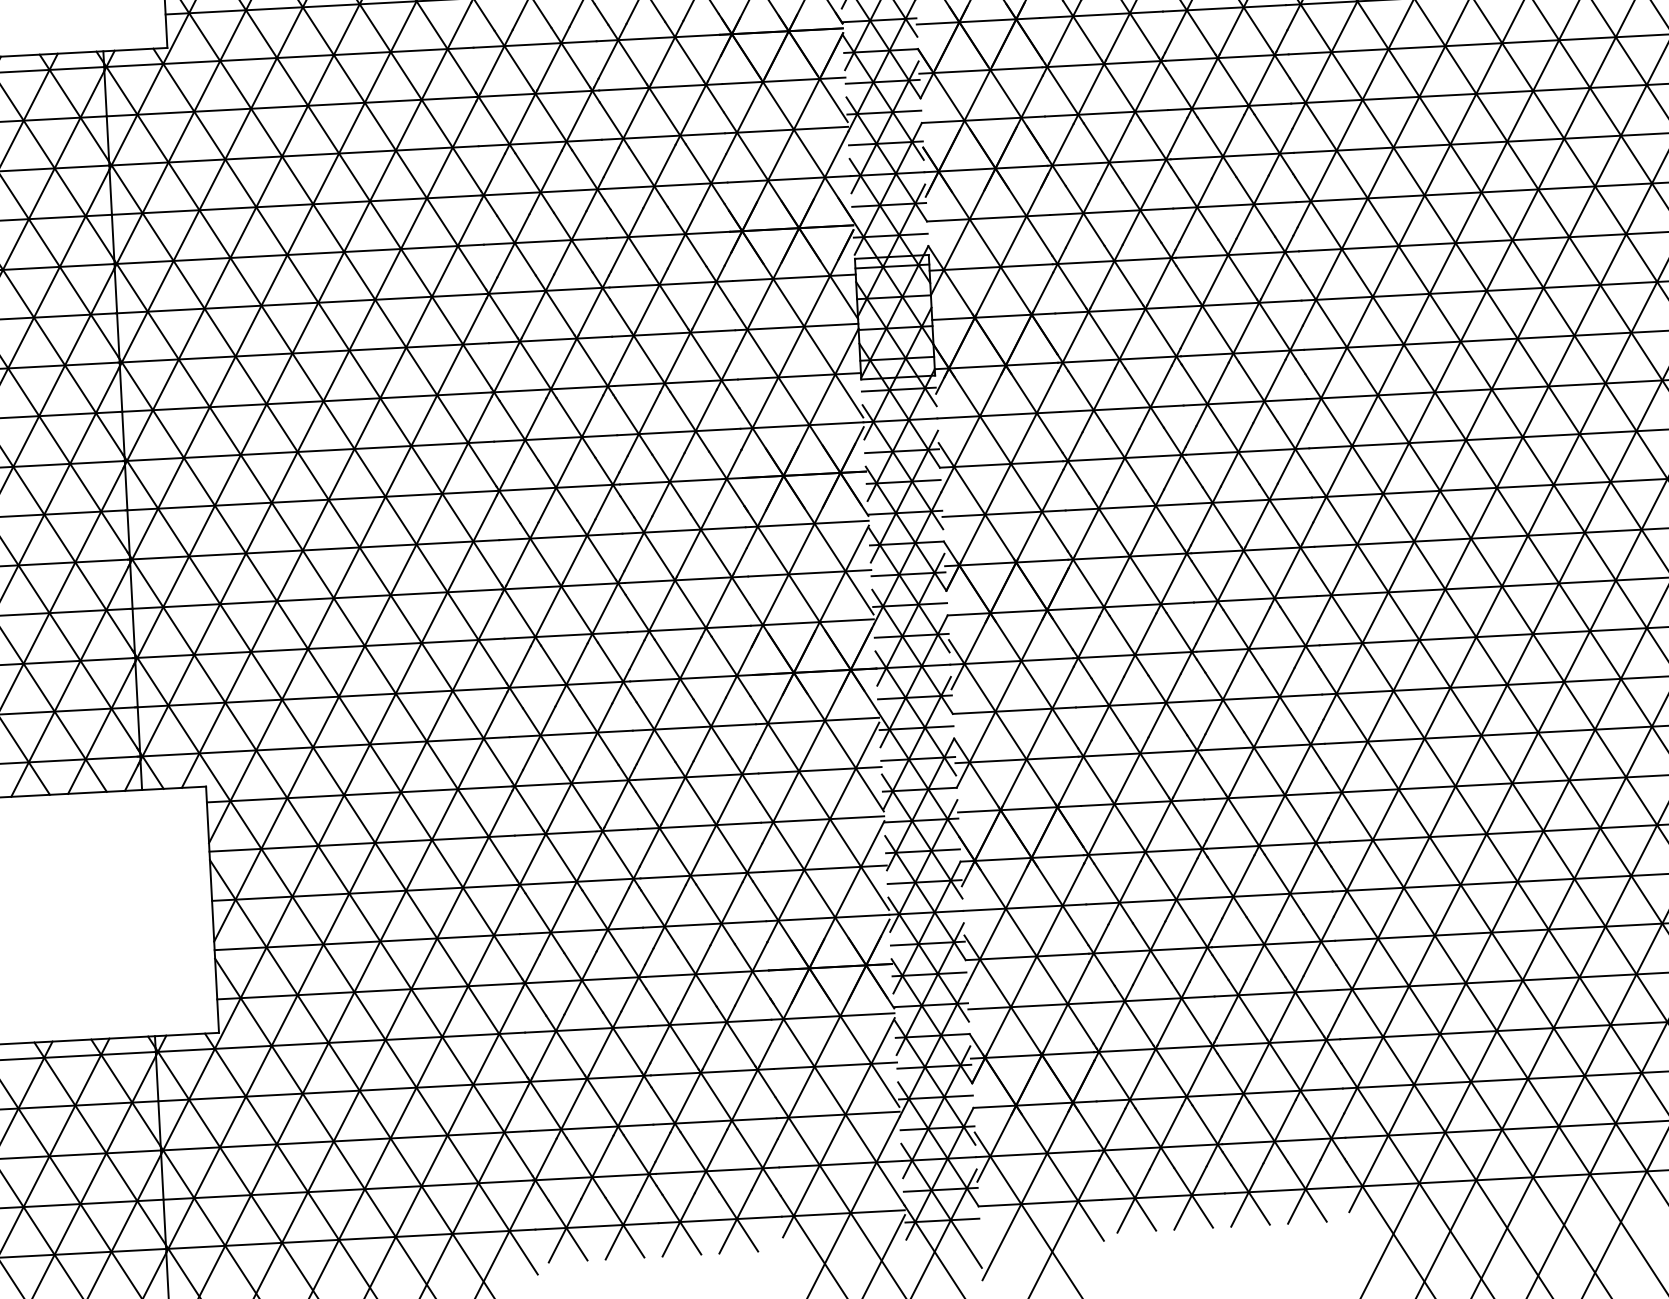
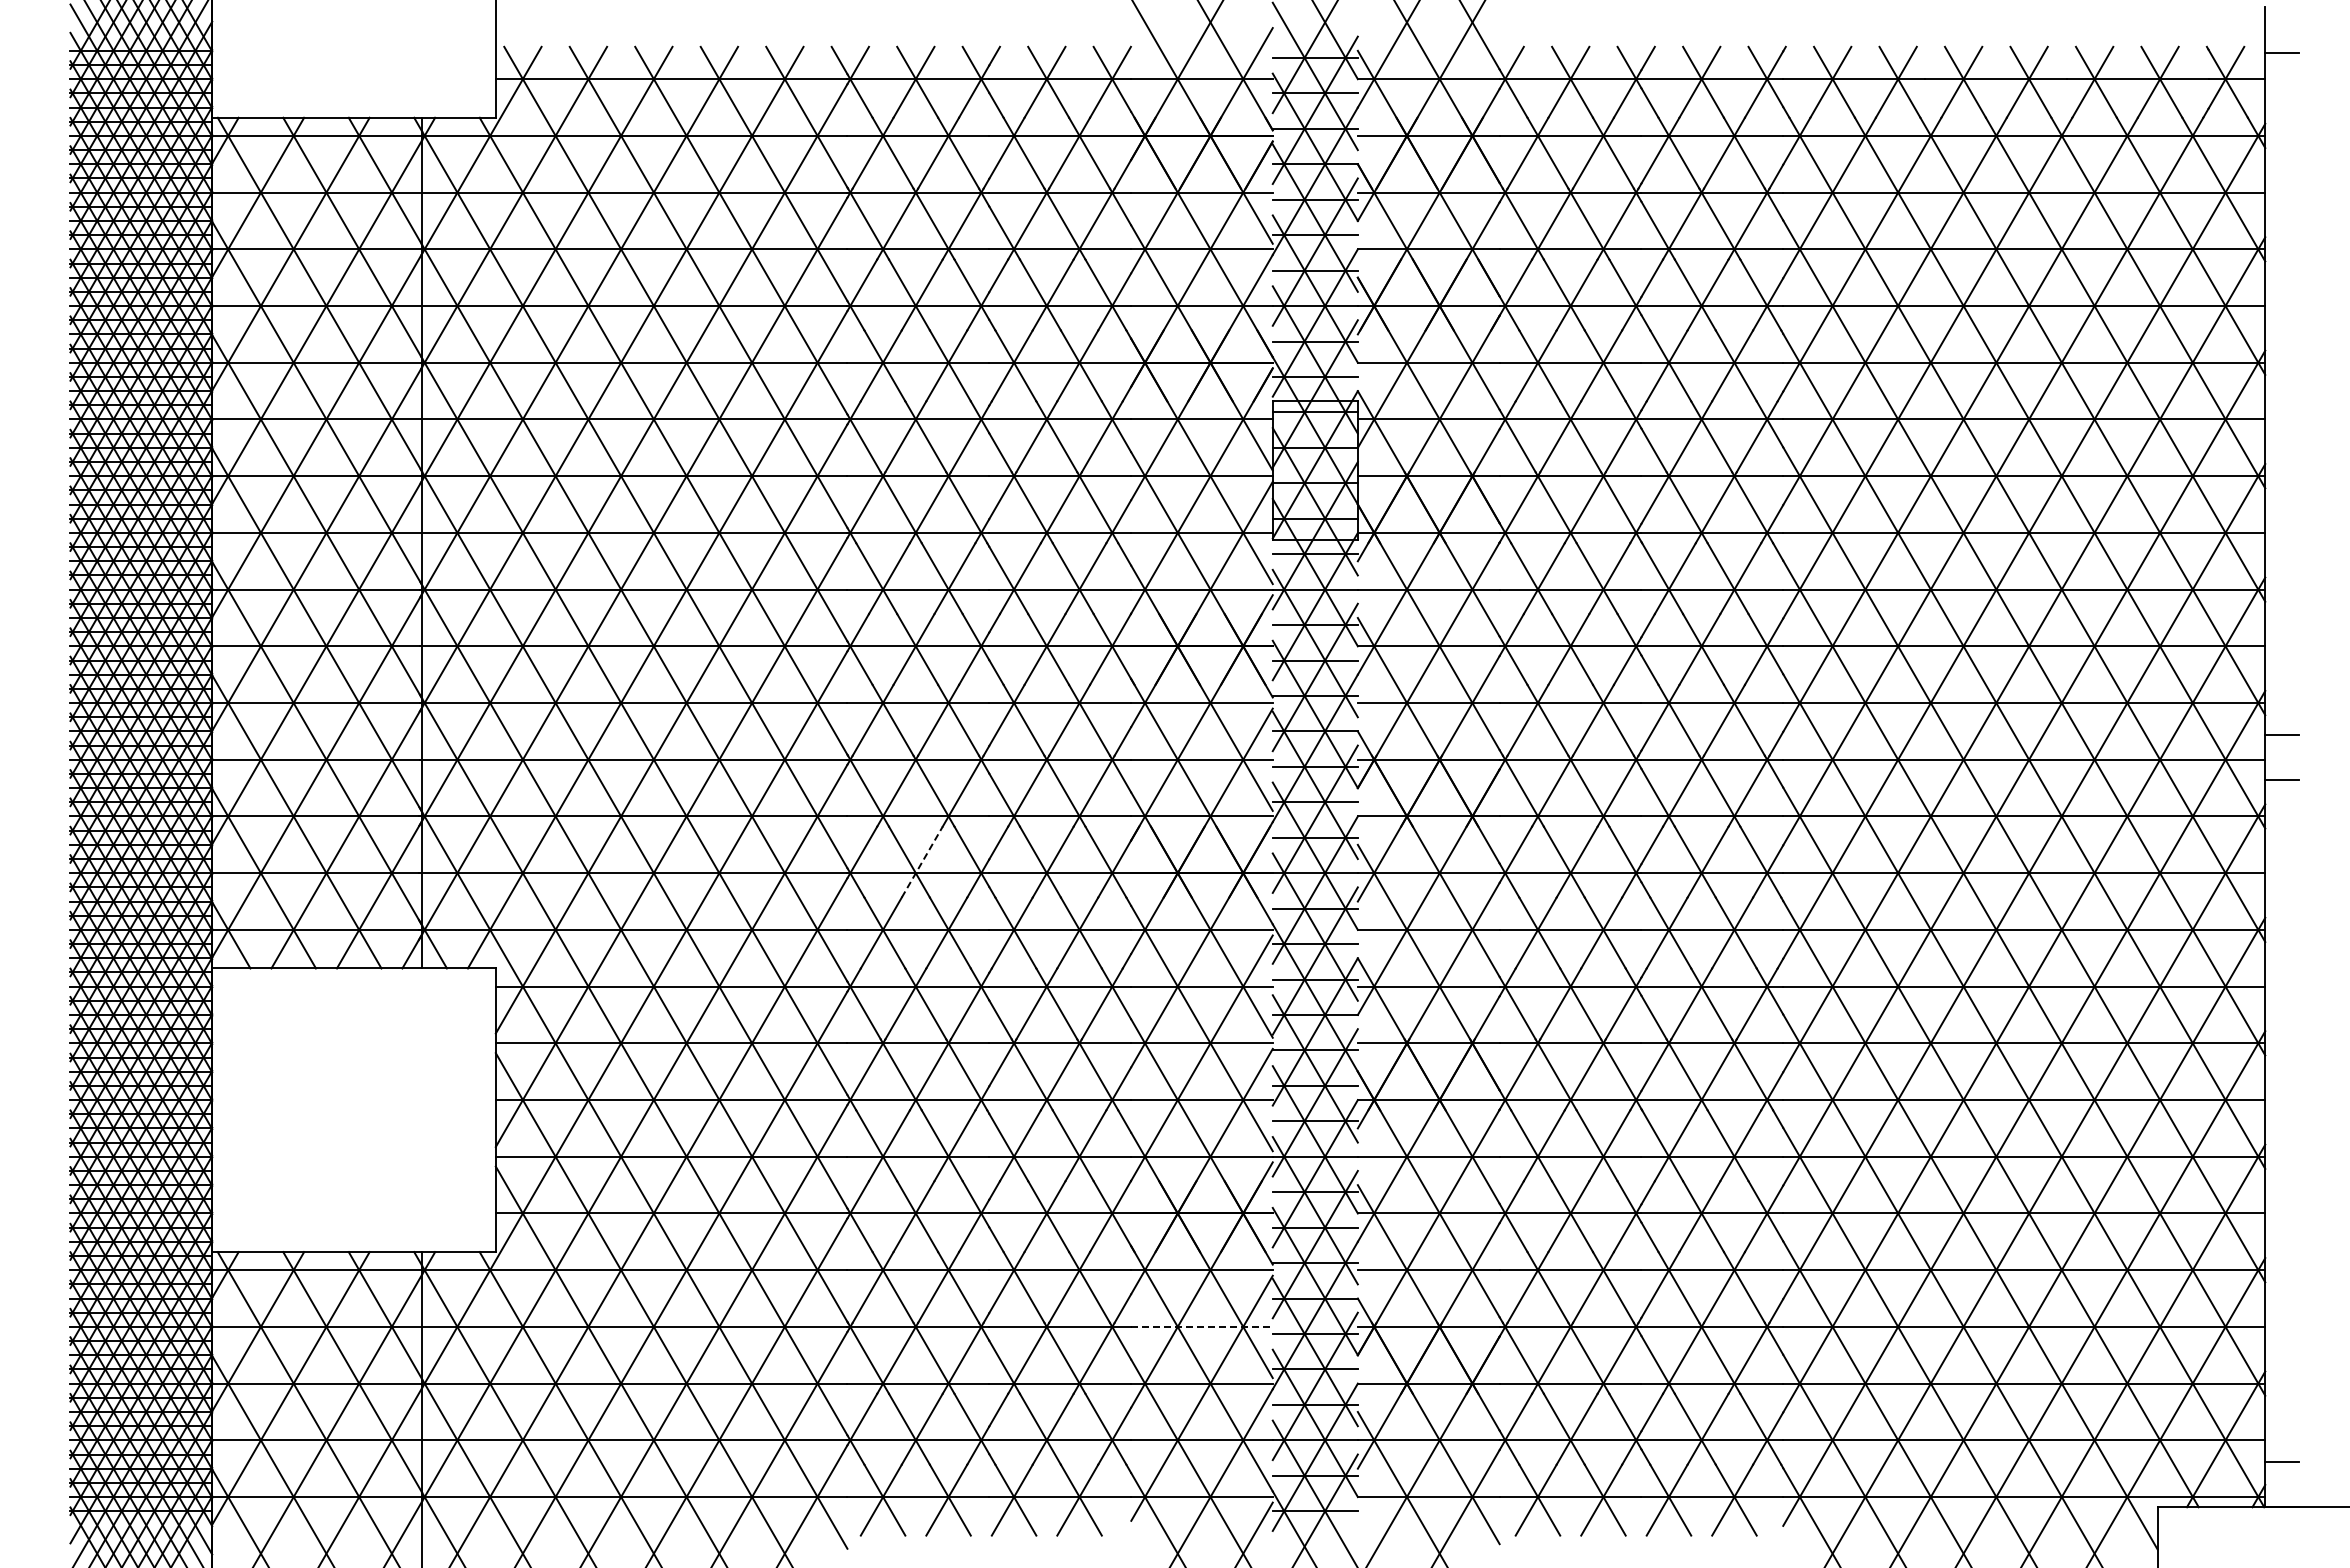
line: (571, 675) -> (922, 862), solid -> dashed
line: (836, 1065) -> (1202, 1326), solid -> dashed

